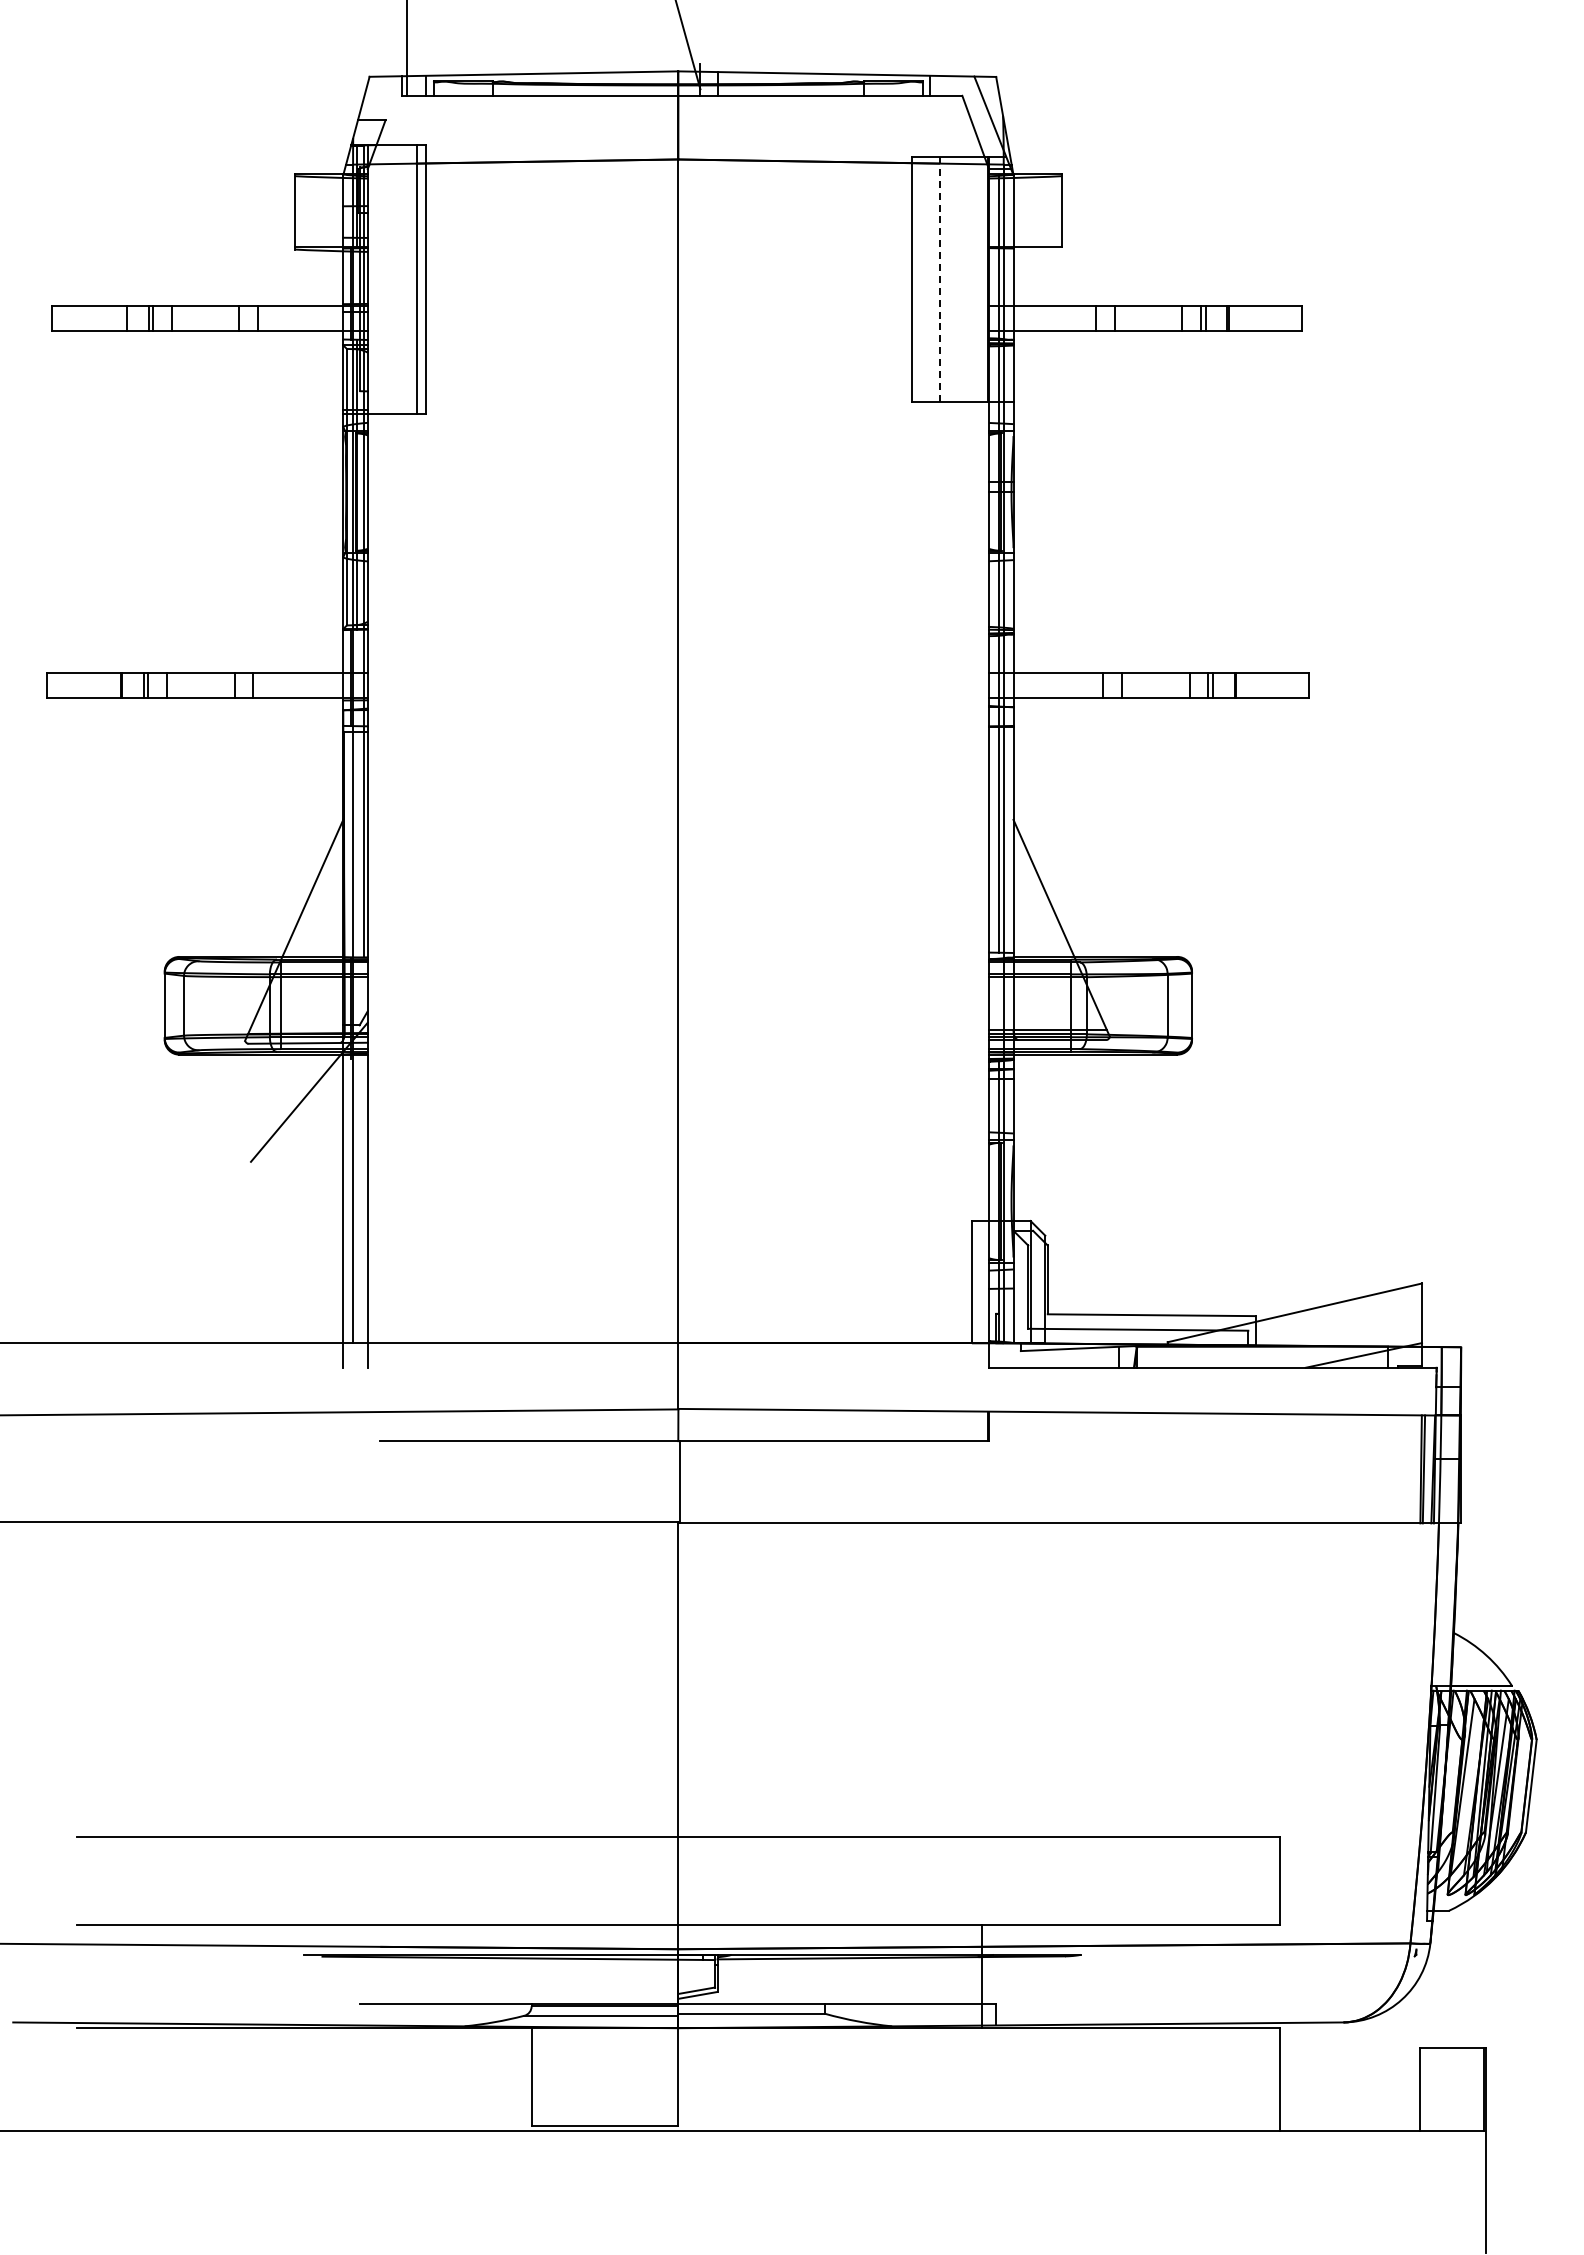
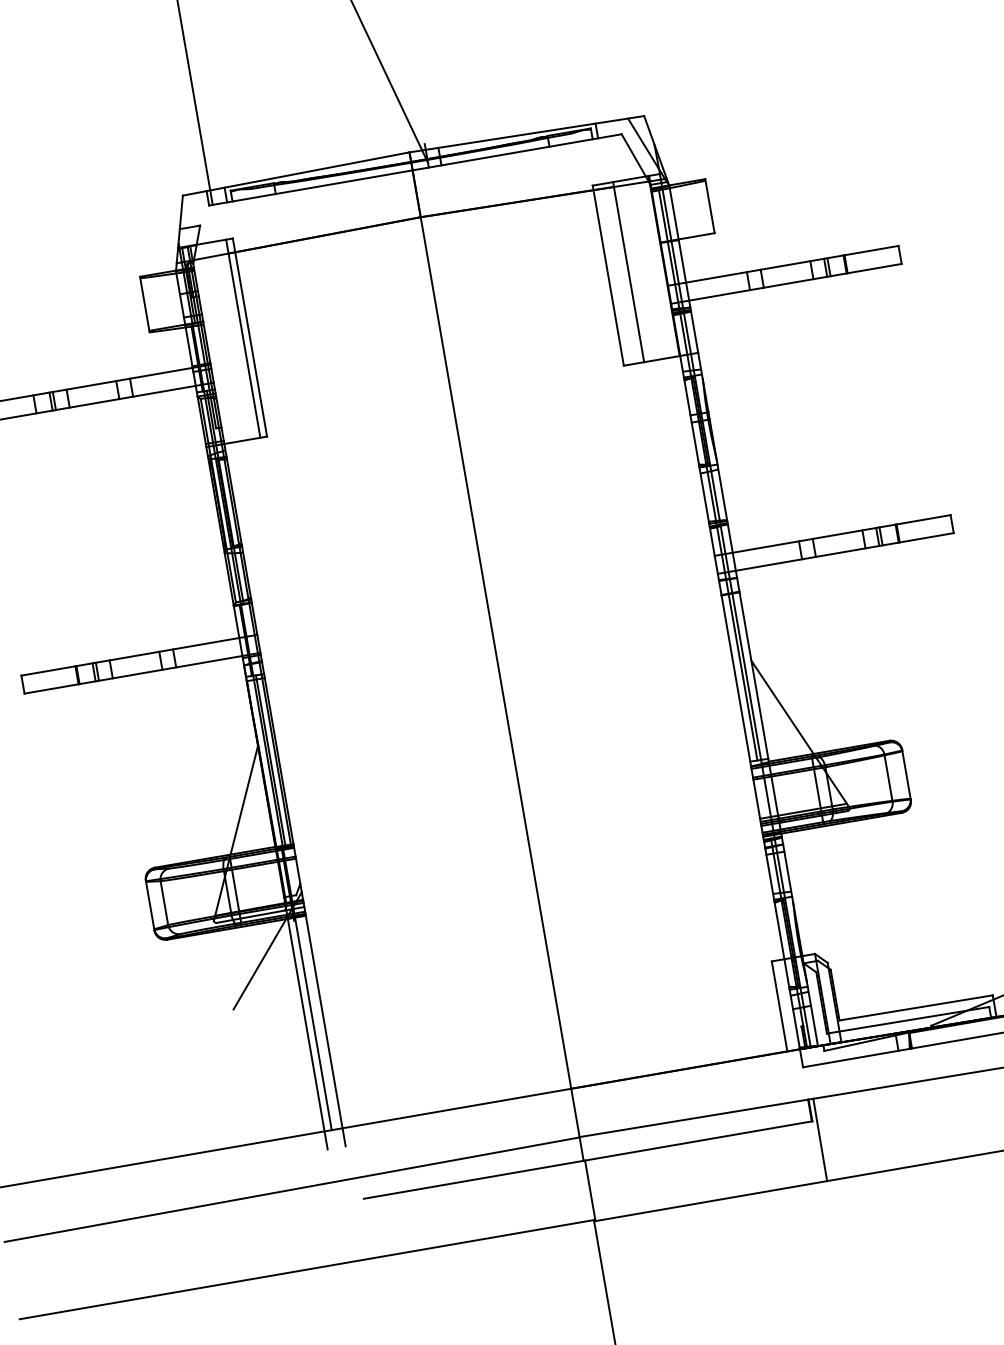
line: (940, 279) -> (628, 272), dashed -> solid
line: (356, 841) -> (270, 760), added
line: (994, 1467) -> (819, 1140), added

